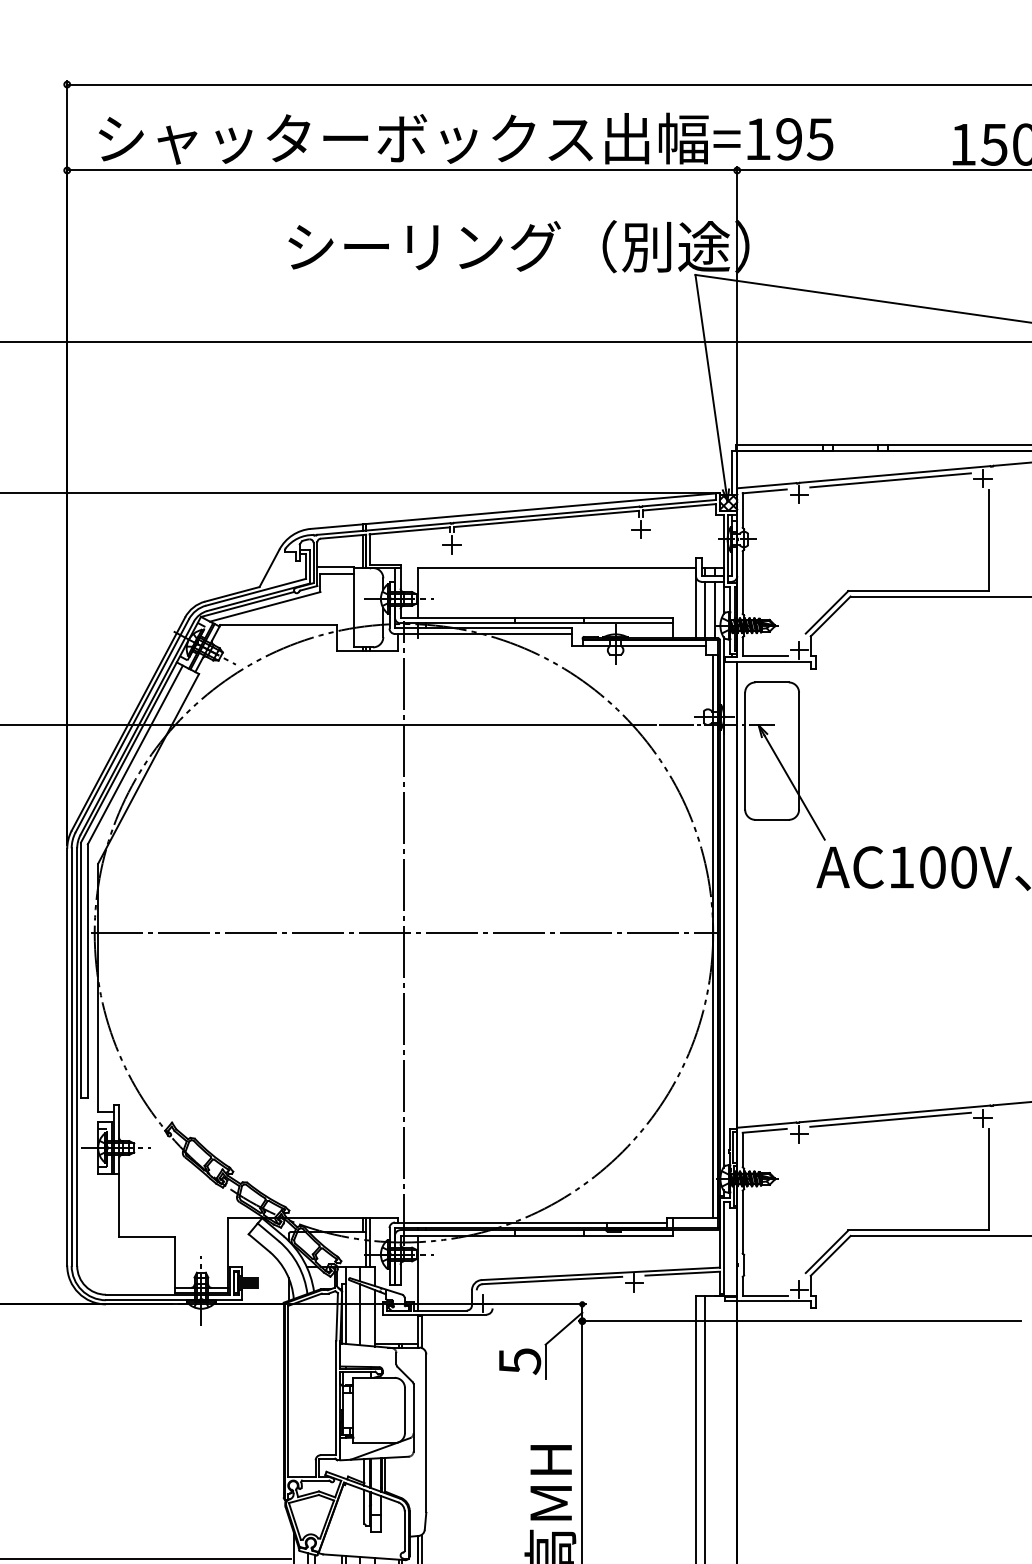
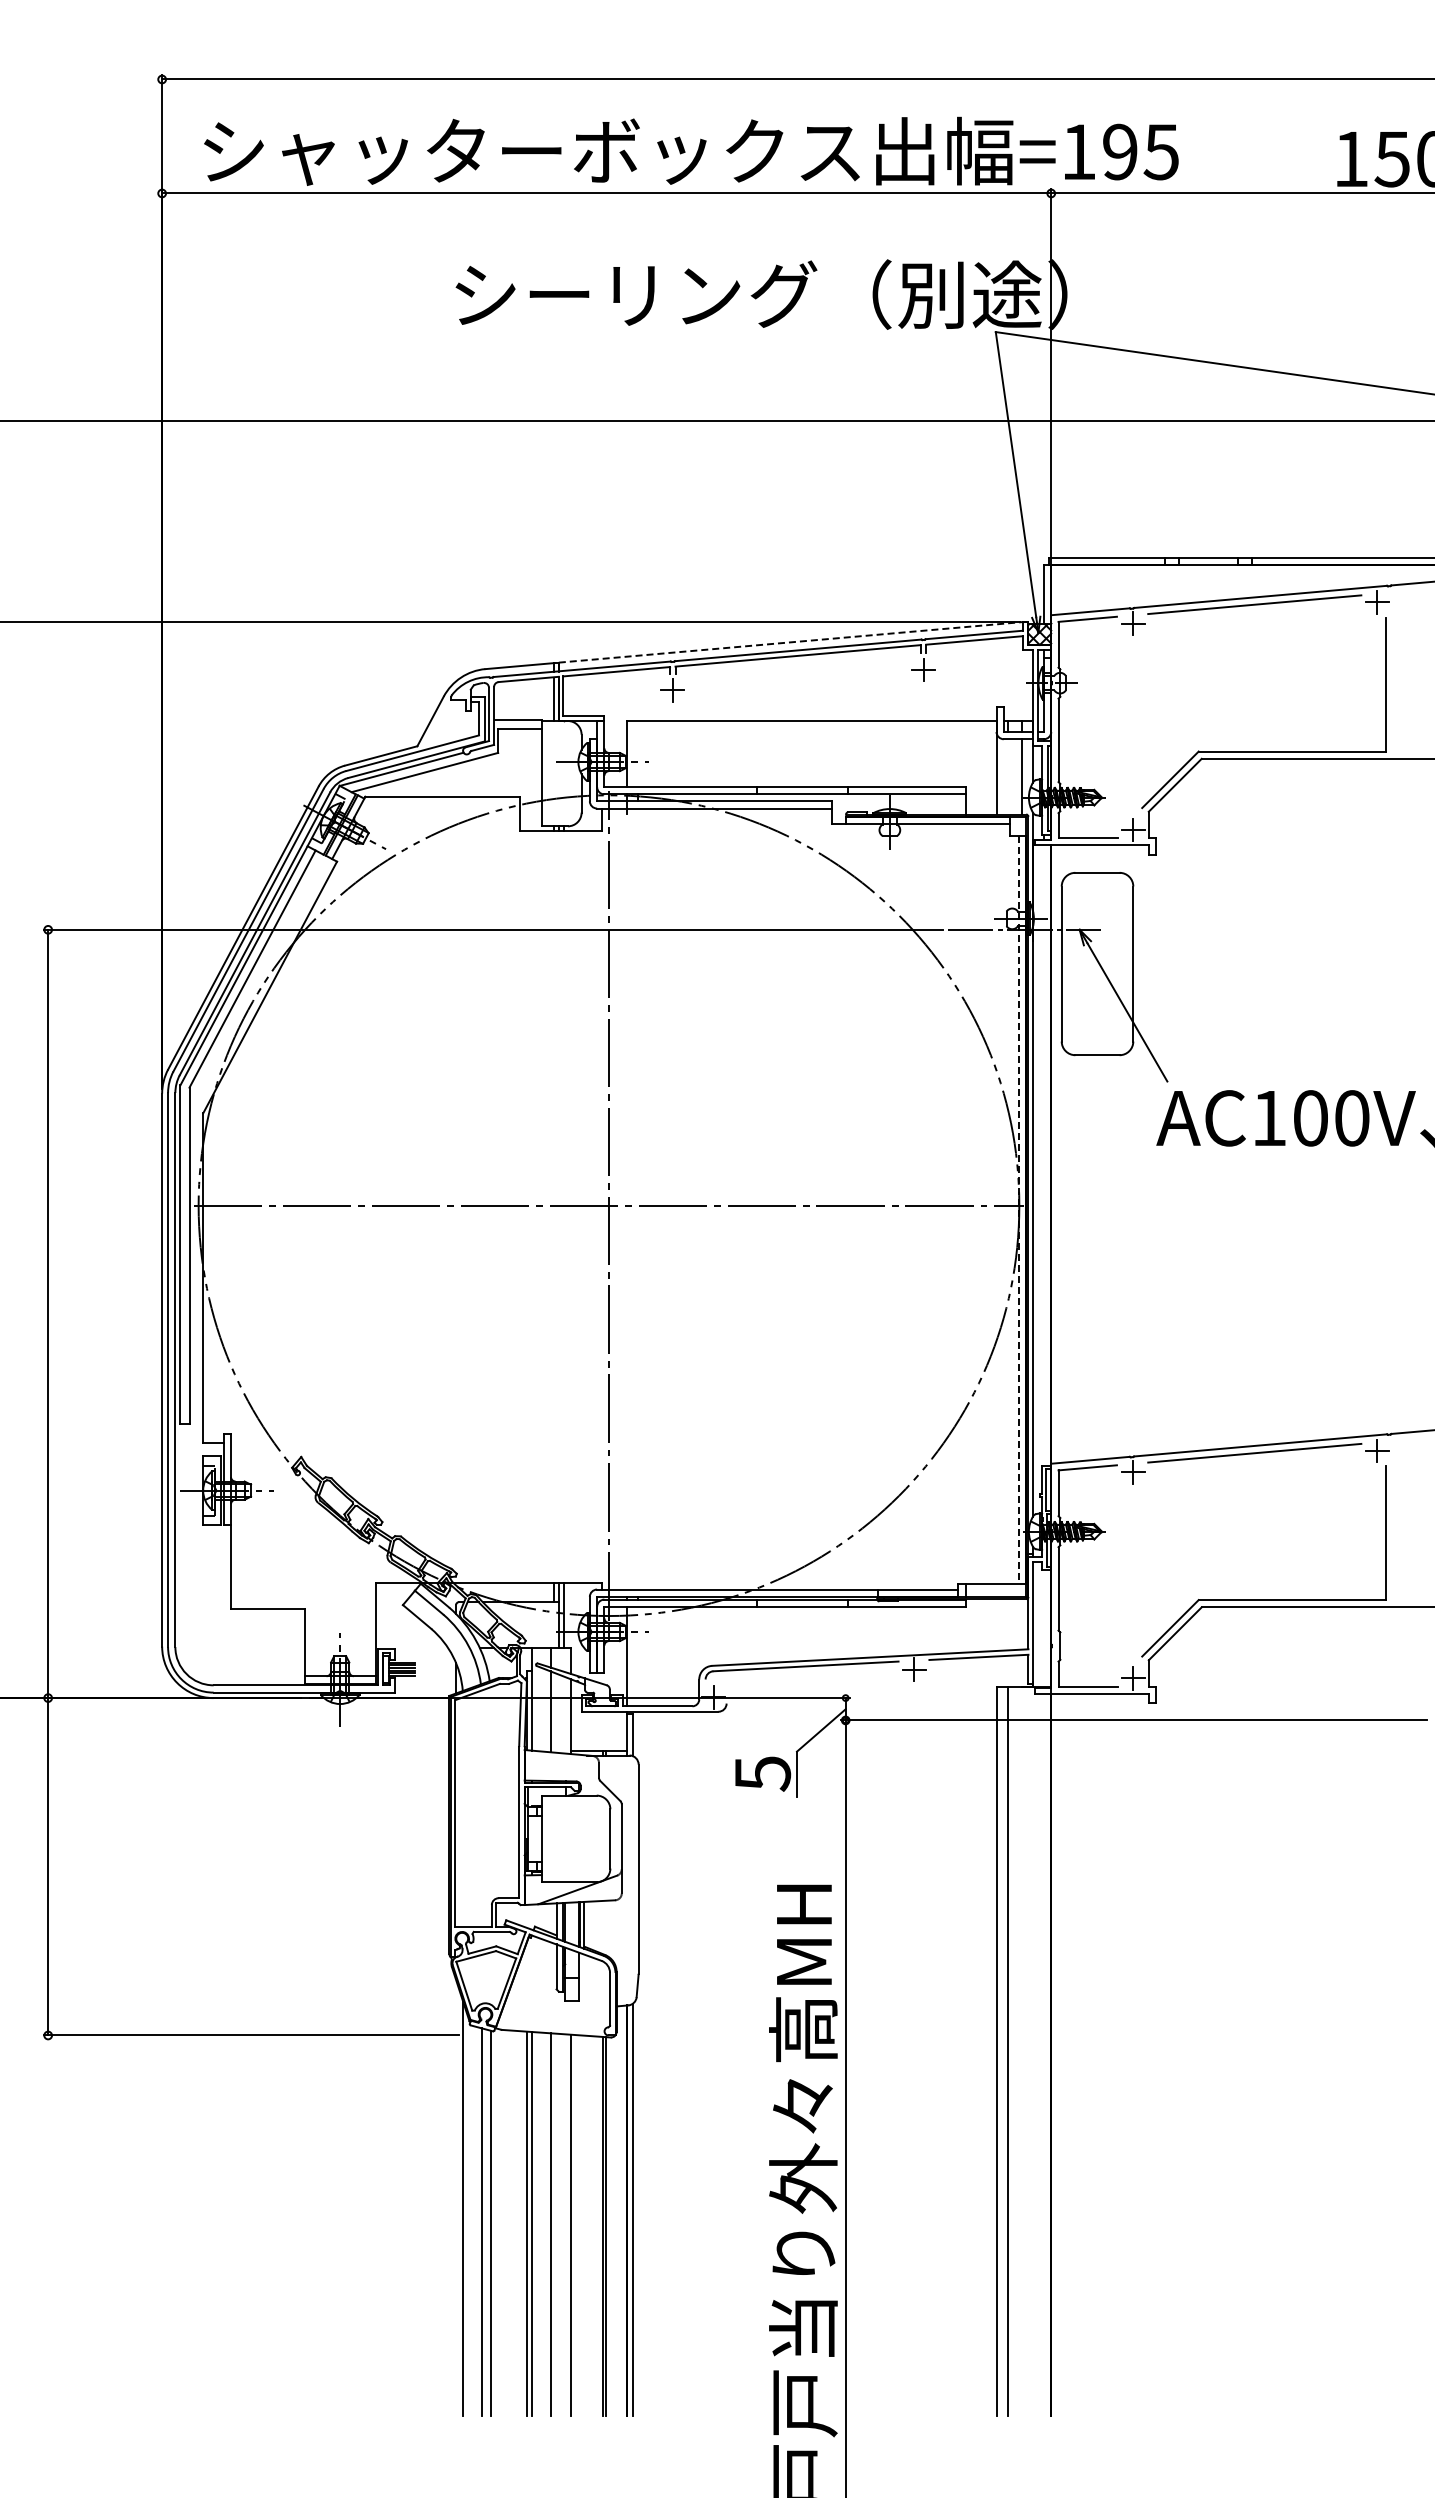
line: (540, 508) -> (790, 642), solid -> dashed
line: (704, 609) -> (1007, 776), removed
line: (712, 936) -> (1018, 1210), solid -> dashed

